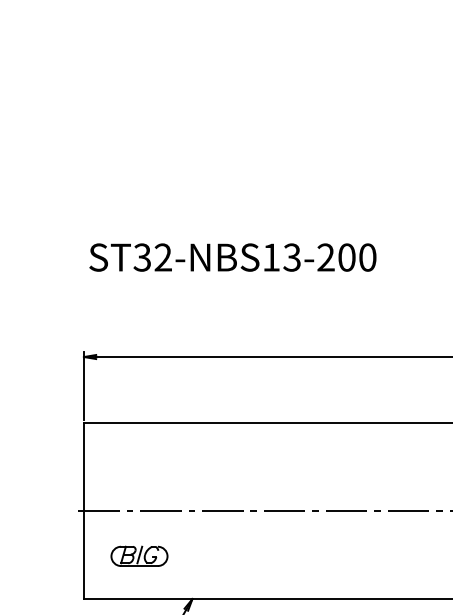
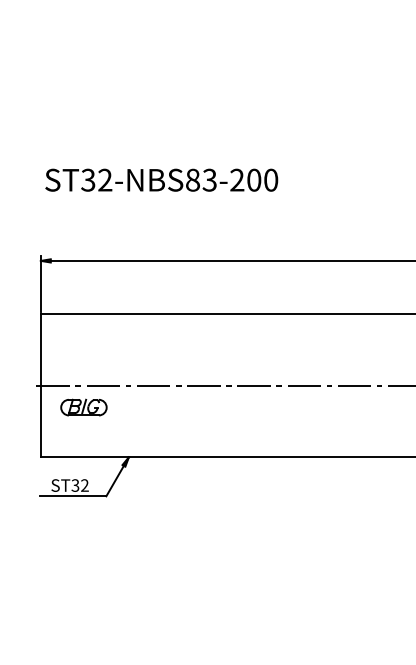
text: (270, 256) -> (192, 179), ST32-NBS13-200 -> ST32-NBS83-200
part: (138, 556) -> (83, 407), moved

